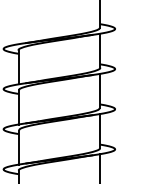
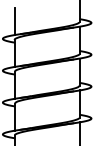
line: (18, 27) -> (14, 21), added

